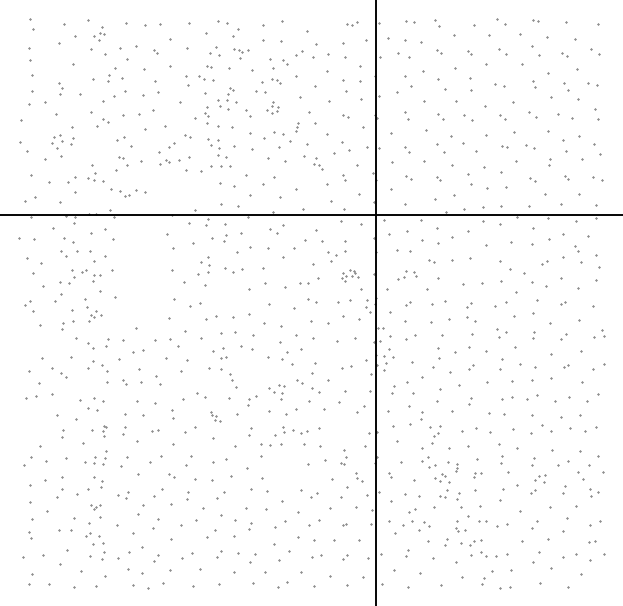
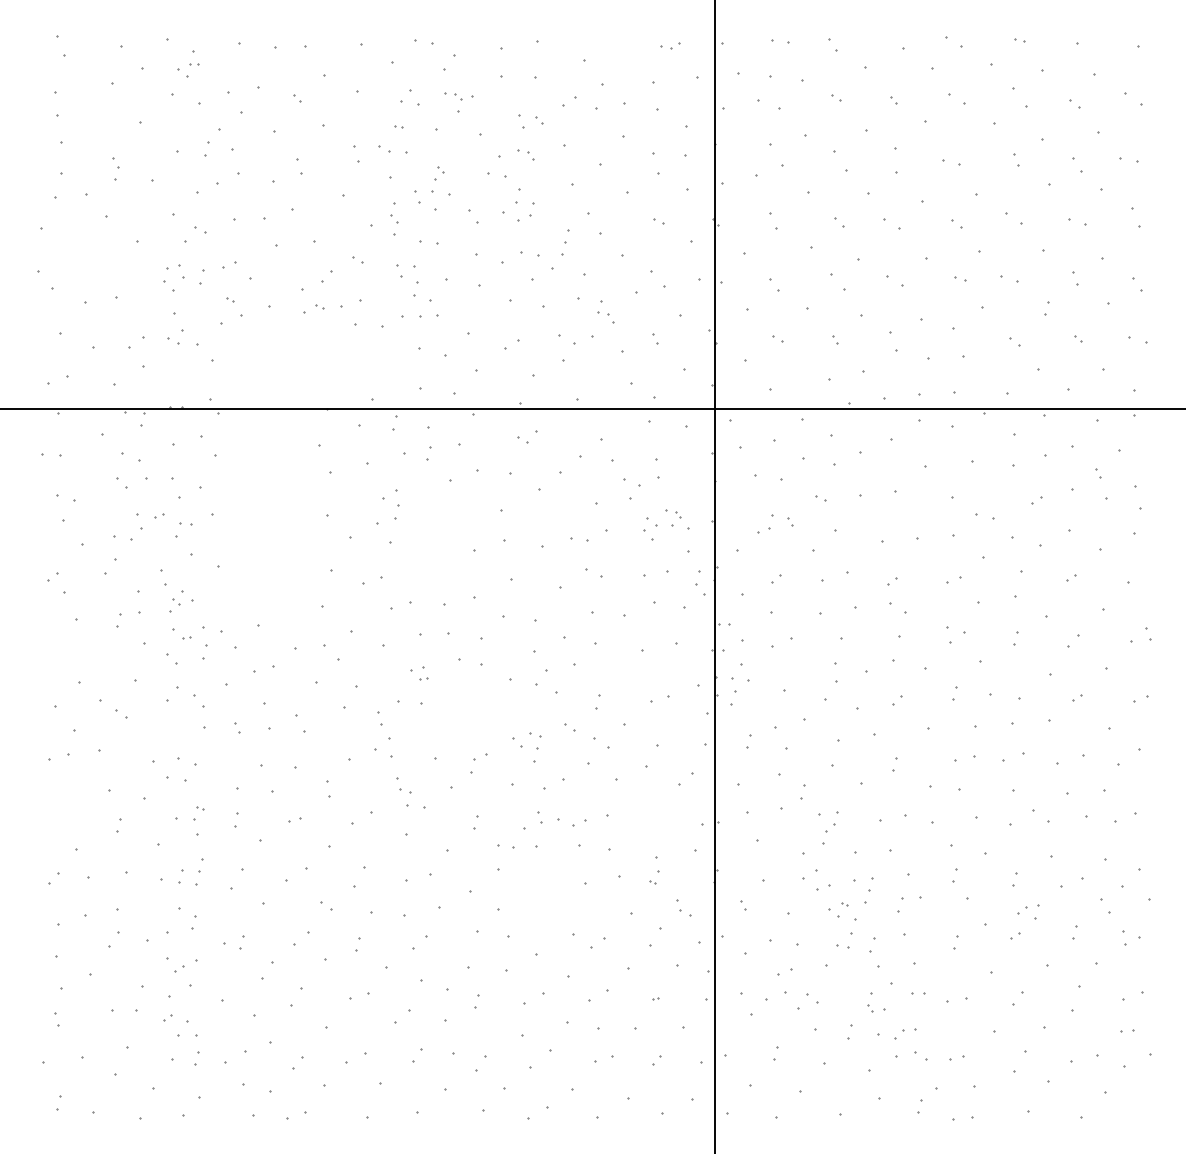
part: (279, 63) -> (532, 121), size x0.71
part: (157, 87) -> (299, 166), size x0.62
part: (272, 107) -> (518, 204), size x1.43
part: (565, 116) -> (1076, 221), size x0.62
part: (225, 127) -> (429, 242), size x0.62
part: (296, 127) -> (564, 242), size x1.67
part: (62, 141) -> (183, 277), moved
part: (565, 146) -> (1076, 279), size x0.62
part: (470, 147) -> (895, 280), size x0.62
part: (597, 149) -> (1137, 284), size x0.62
part: (269, 180) -> (513, 343), size x0.62
part: (132, 193) -> (196, 633), moved
part: (277, 229) -> (528, 437), size x0.71
part: (26, 238) -> (50, 454), size x0.62
part: (34, 261) -> (65, 497), size x0.62
part: (233, 270) -> (575, 339), moved
part: (517, 271) -> (985, 517), size x0.62
part: (350, 275) -> (667, 524), size x1.43
part: (501, 304) -> (954, 579), size x0.62
part: (220, 353) -> (419, 673), size x0.62
part: (501, 364) -> (954, 694), size x0.62
part: (598, 366) -> (1139, 697), size x0.62
part: (314, 368) -> (598, 701), size x0.62
part: (233, 380) -> (383, 724), moved
part: (215, 416) -> (410, 793), size x1.67
part: (104, 431) -> (198, 821), size x1.43
part: (28, 461) -> (54, 878), size x0.62
part: (456, 467) -> (869, 890), size x1.67
part: (477, 474) -> (909, 903), size x1.67
part: (502, 495) -> (956, 943), size x0.62
part: (95, 506) -> (181, 964), size x1.67
part: (188, 523) -> (358, 996), size x0.62
part: (502, 555) -> (956, 1057), size x0.62
part: (31, 579) -> (59, 1103), size x0.62
part: (155, 585) -> (295, 1114), size x0.62

